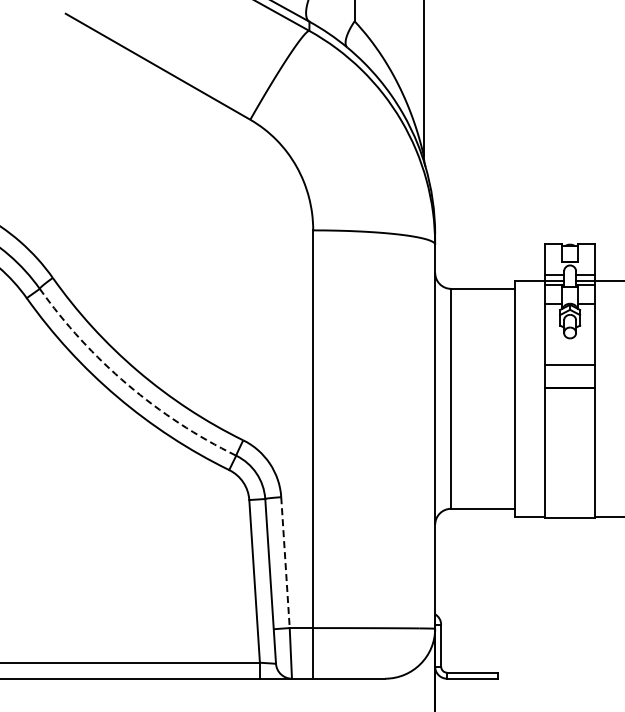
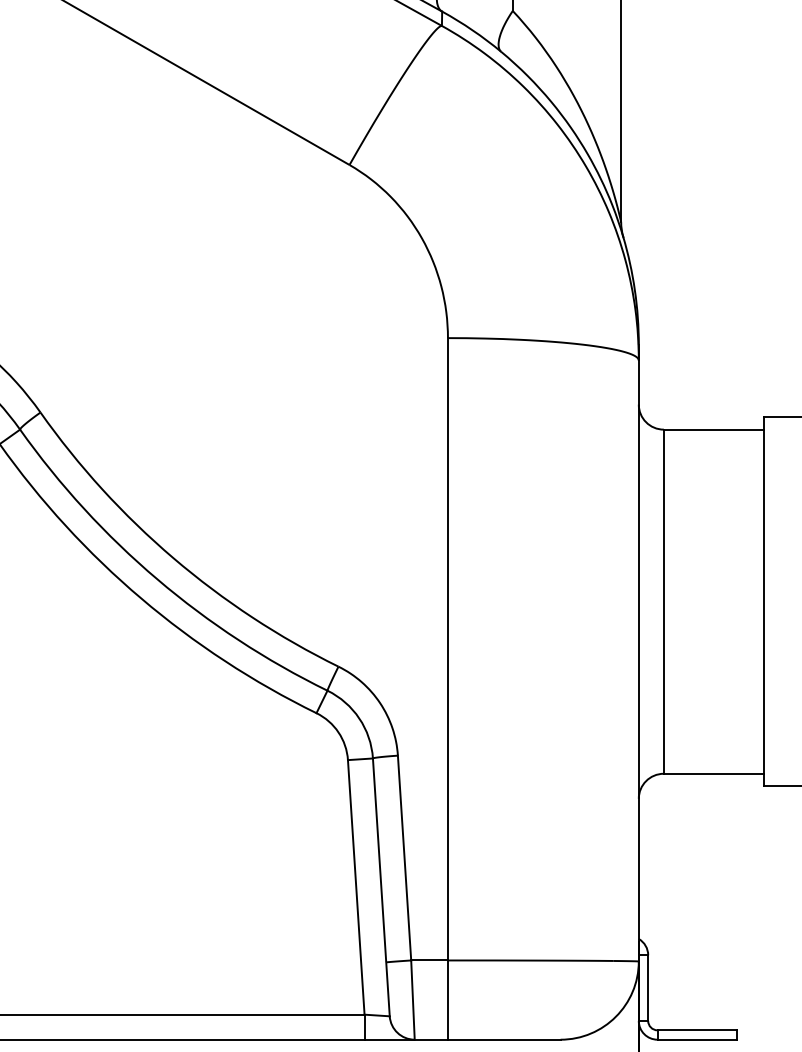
arc: (127, 384) -> (157, 579), dashed -> solid
line: (285, 562) -> (404, 857), dashed -> solid

